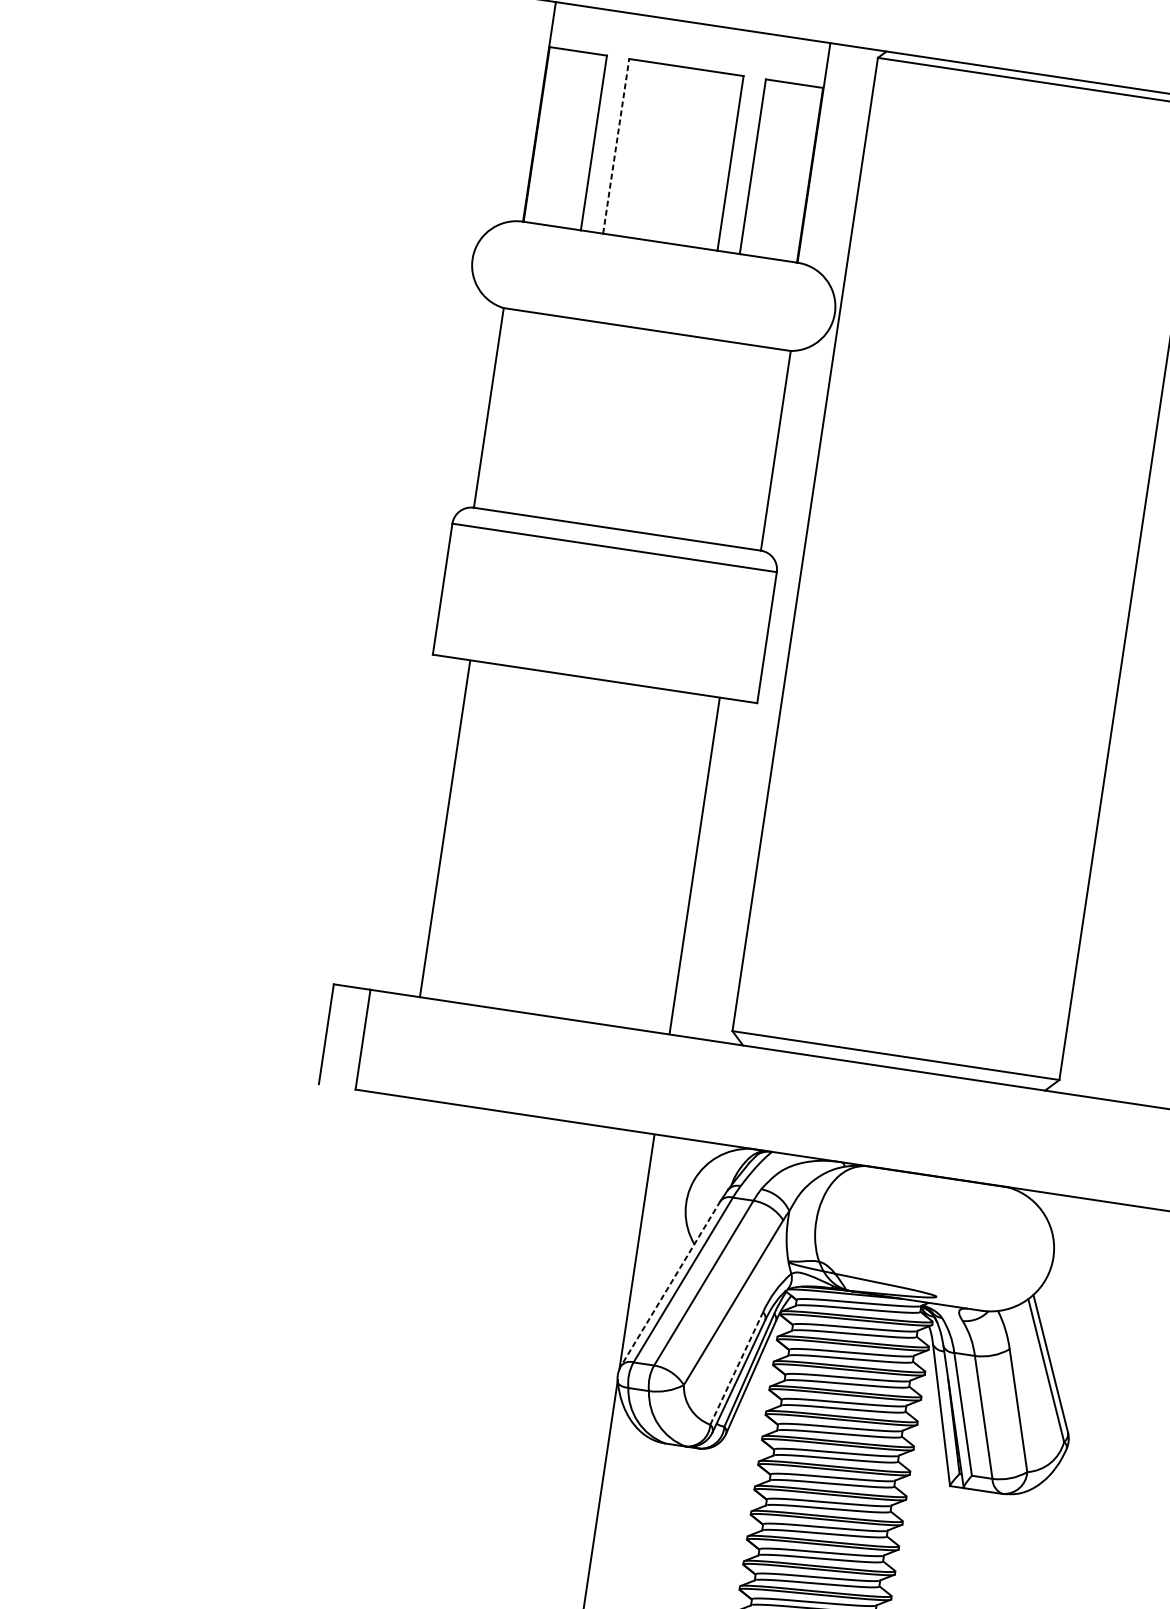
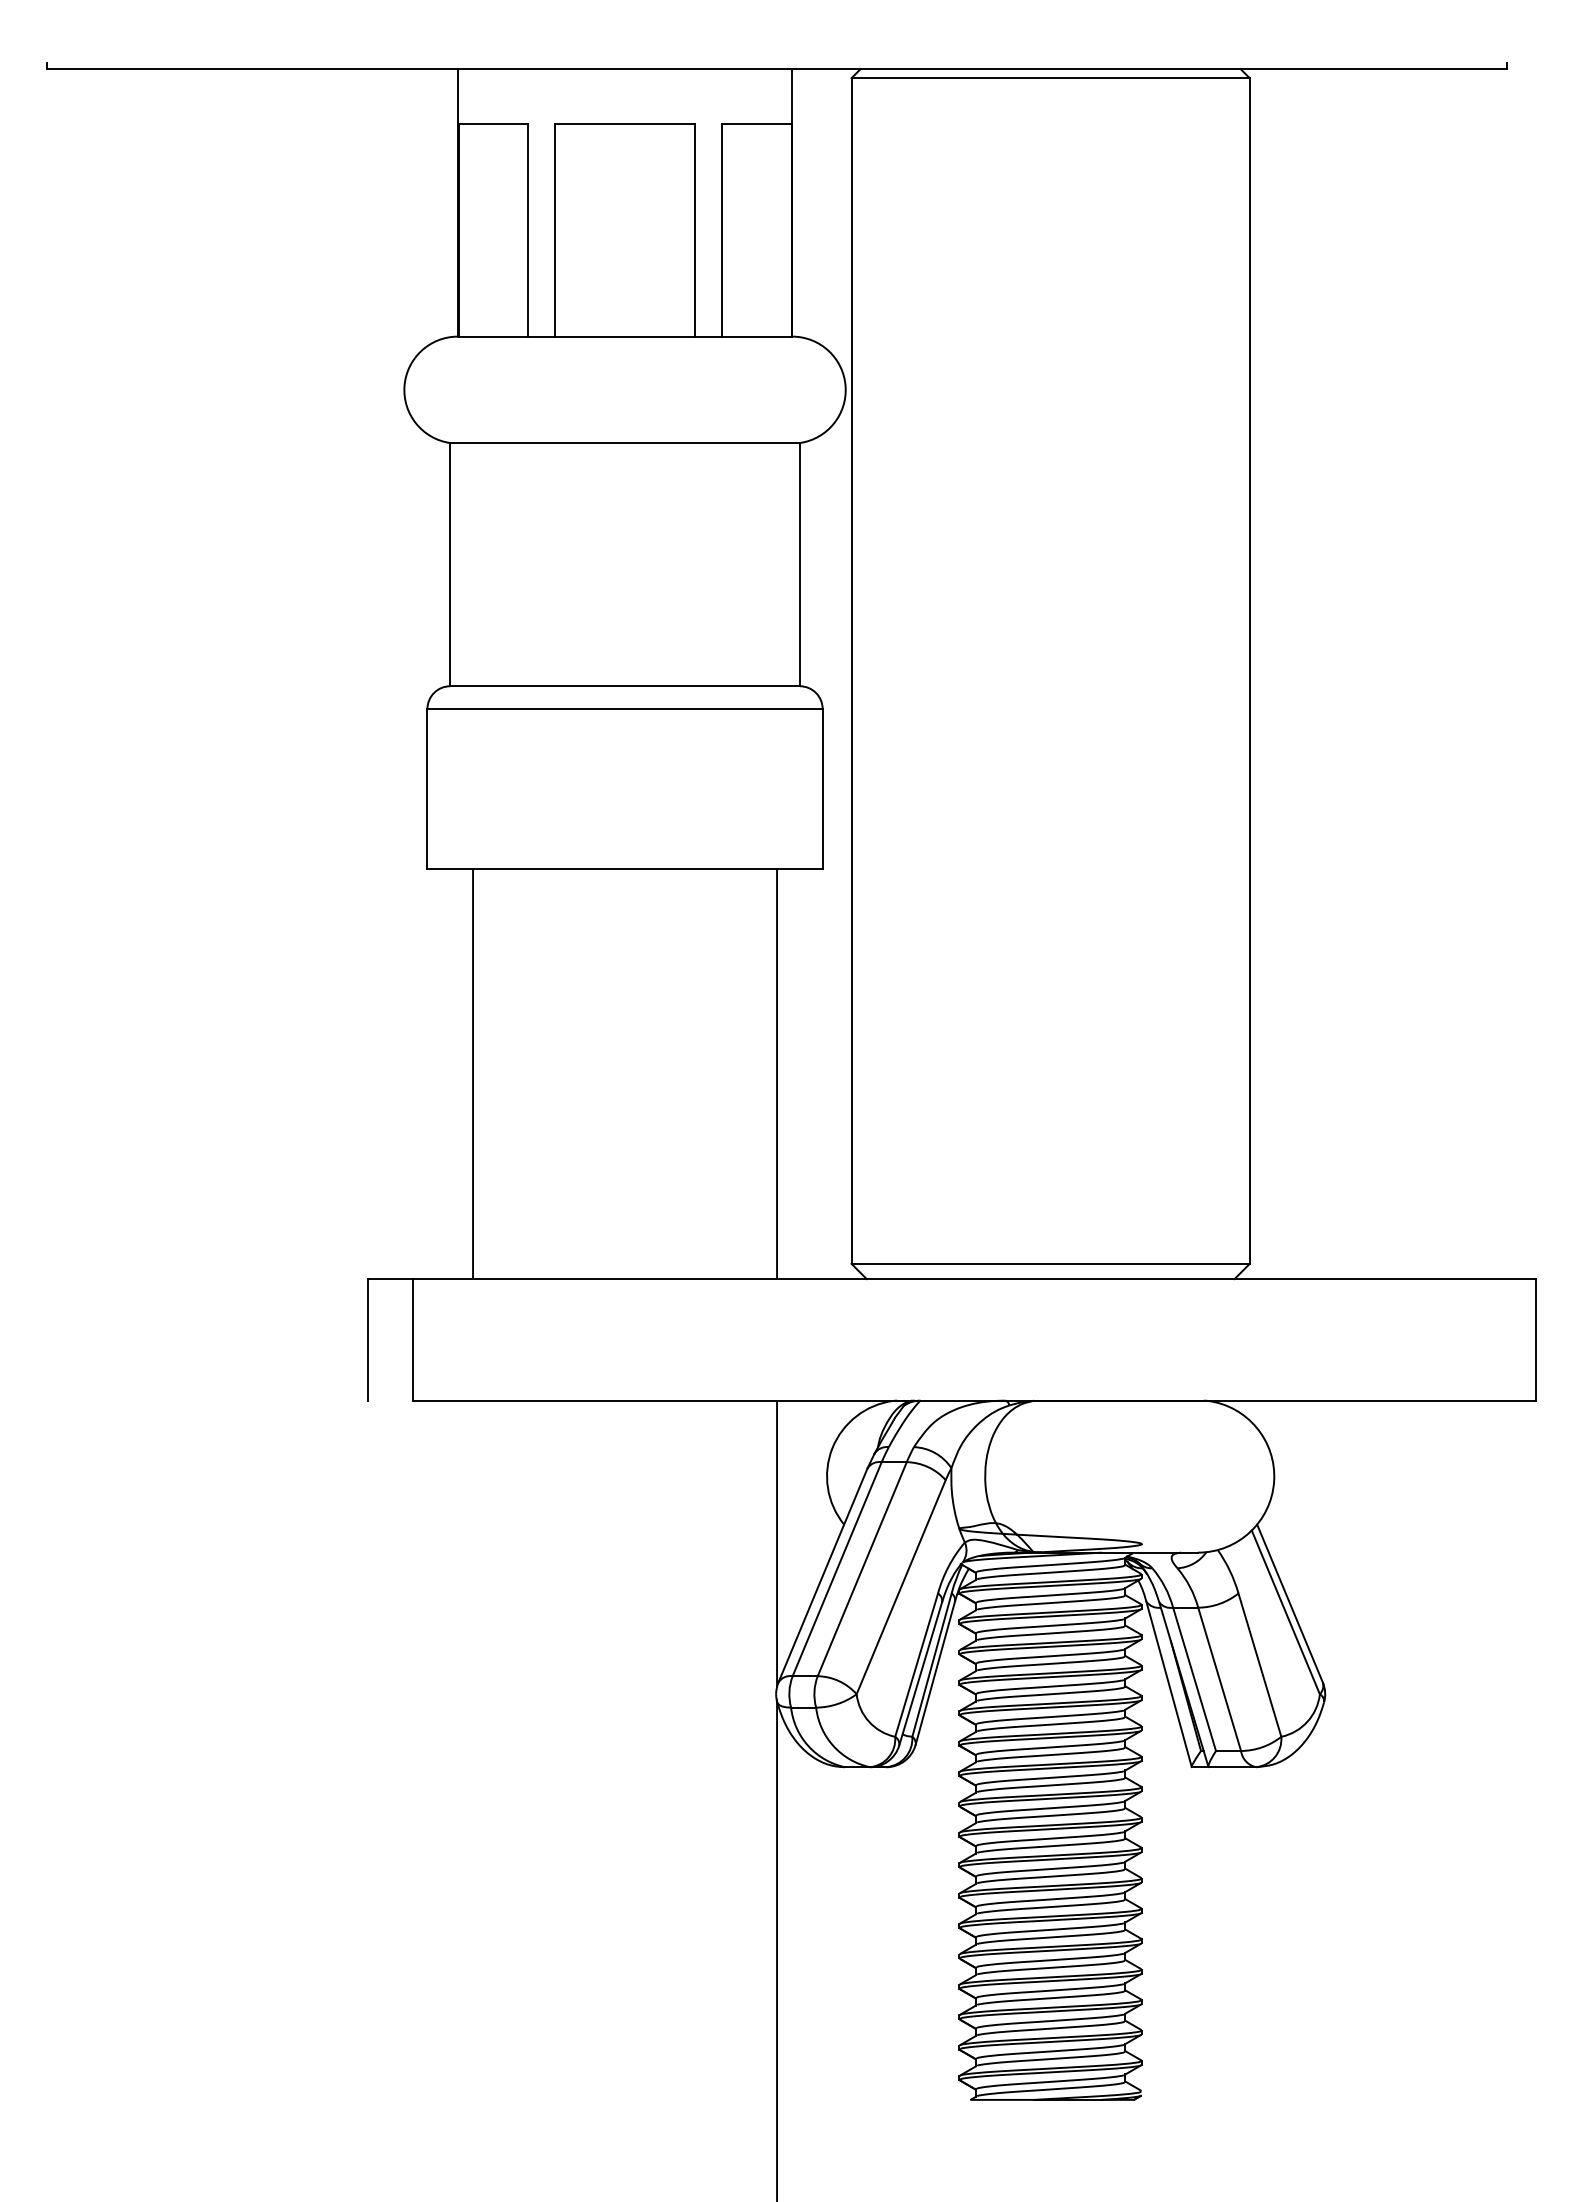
line: (616, 145) -> (555, 229), dashed -> solid
line: (670, 1283) -> (822, 1575), dashed -> solid
line: (736, 1368) -> (916, 1665), dashed -> solid

